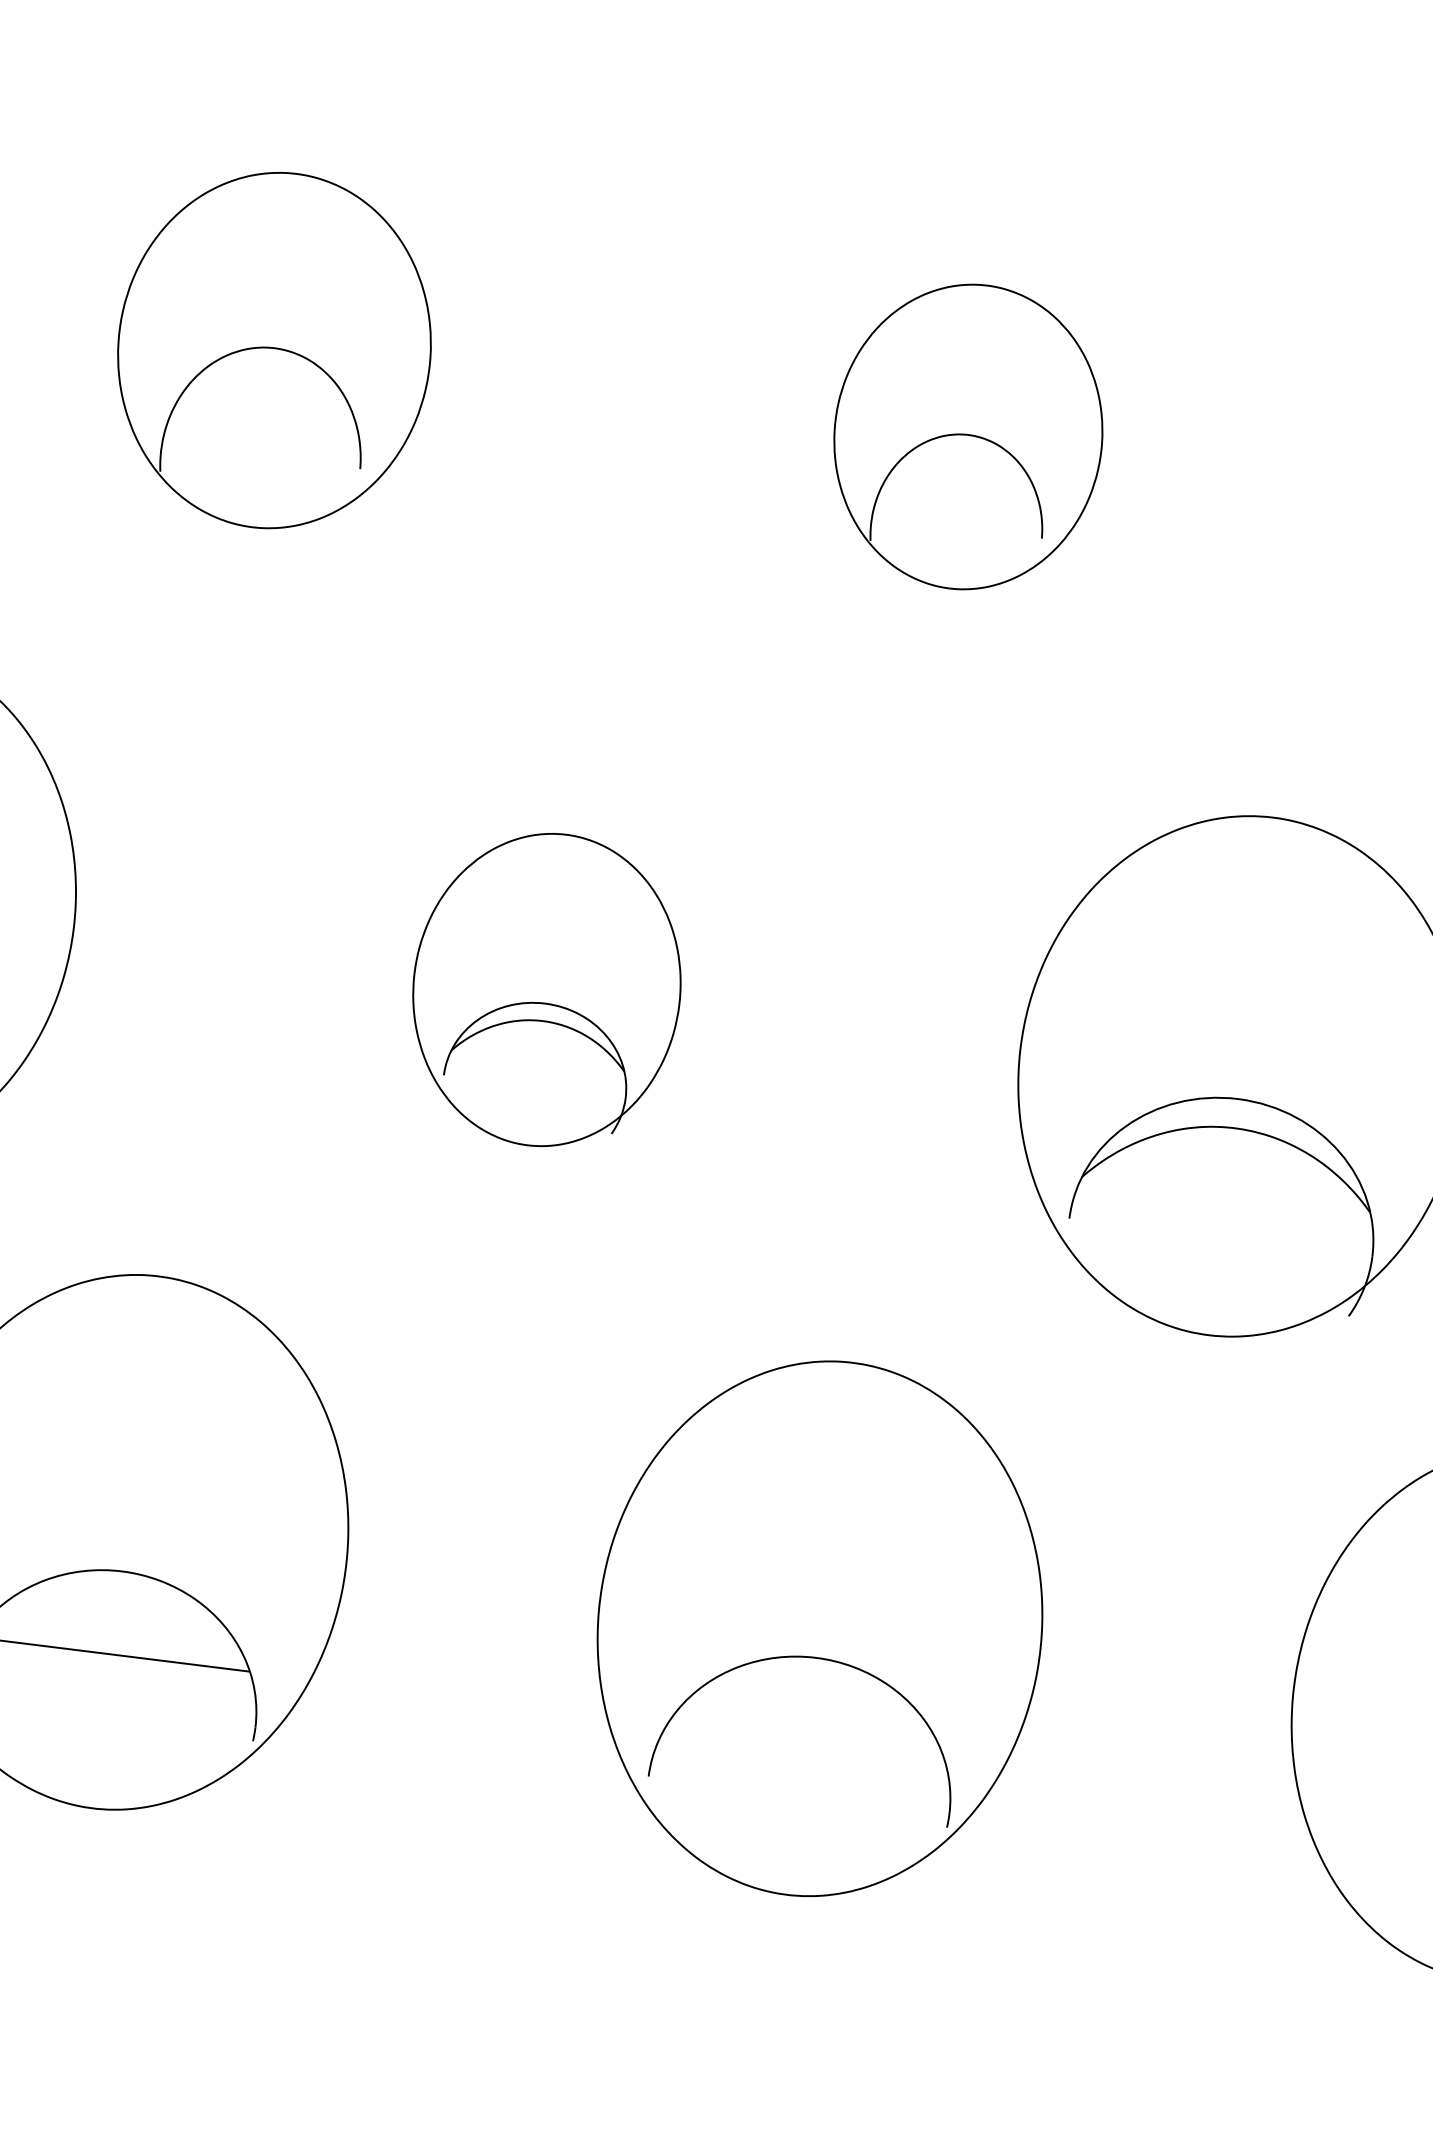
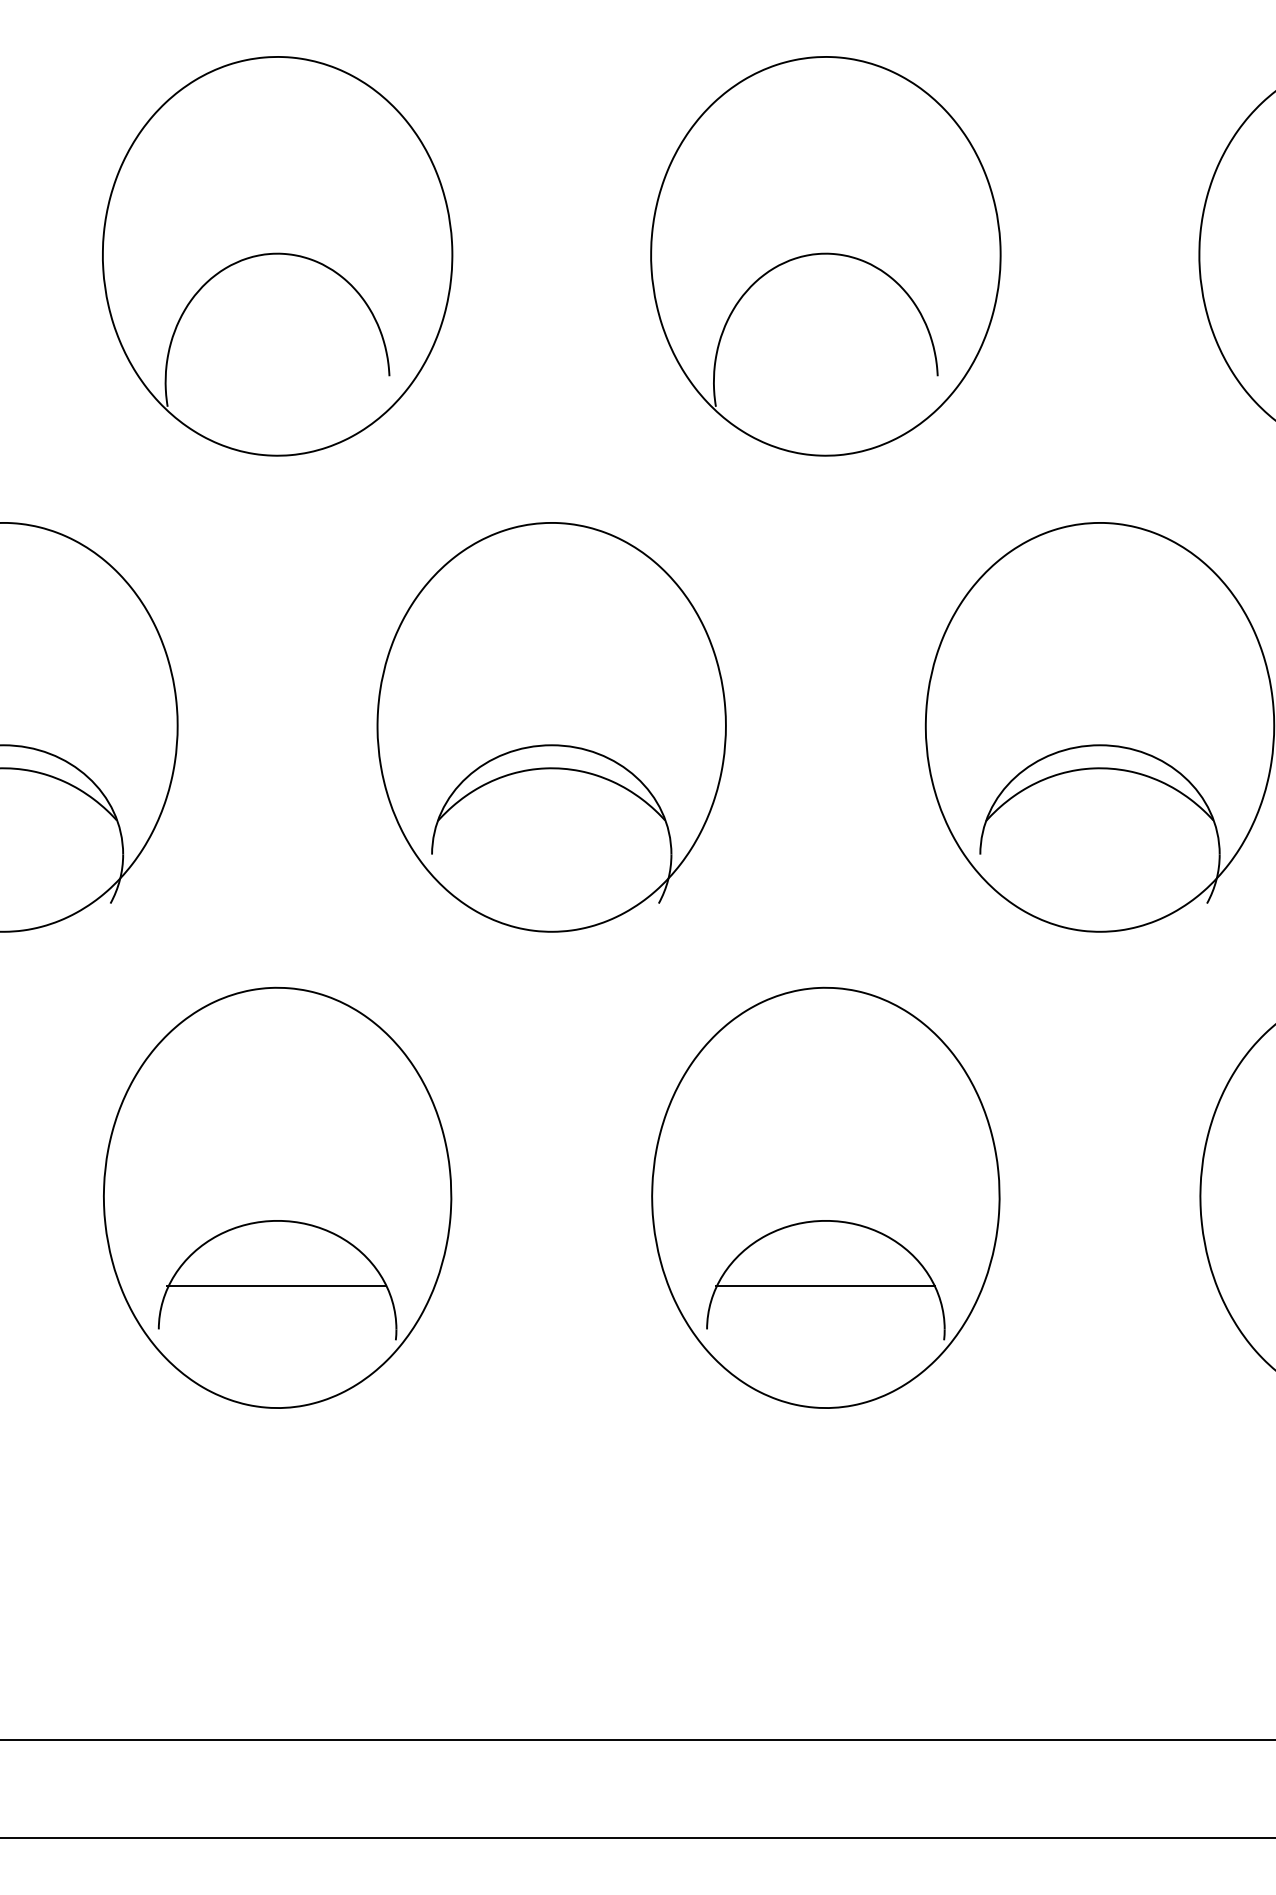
part: (274, 350) -> (277, 256), size x1.43
part: (967, 437) -> (825, 256), size x1.67
part: (546, 990) -> (551, 727), size x1.67
line: (805, 1740) -> (825, 1286), added

